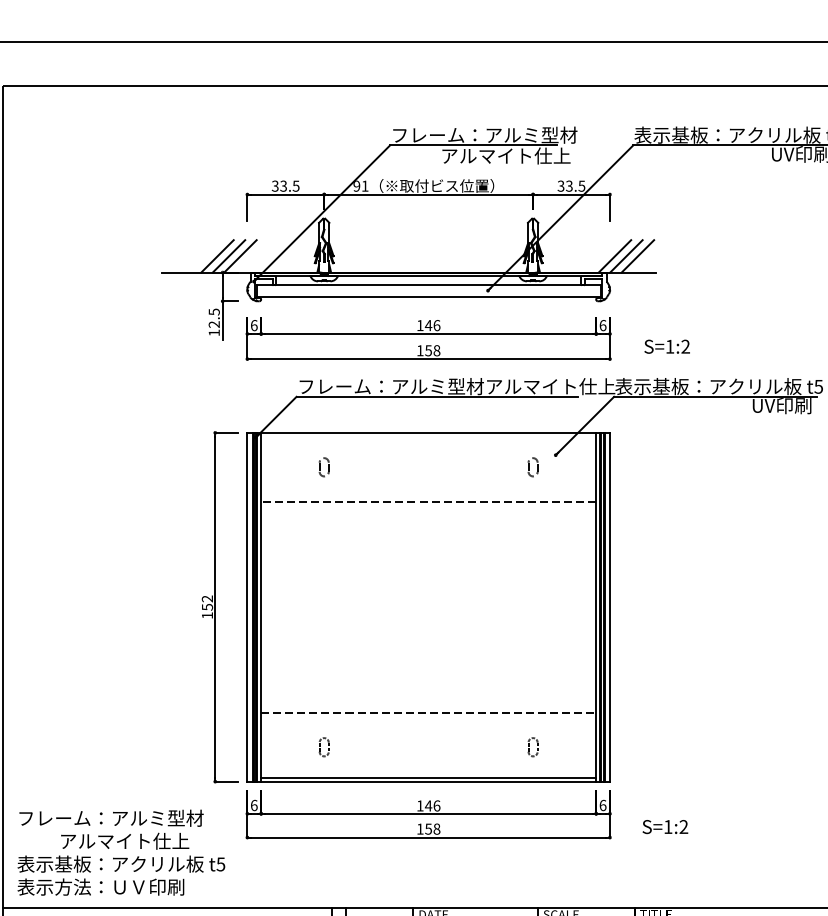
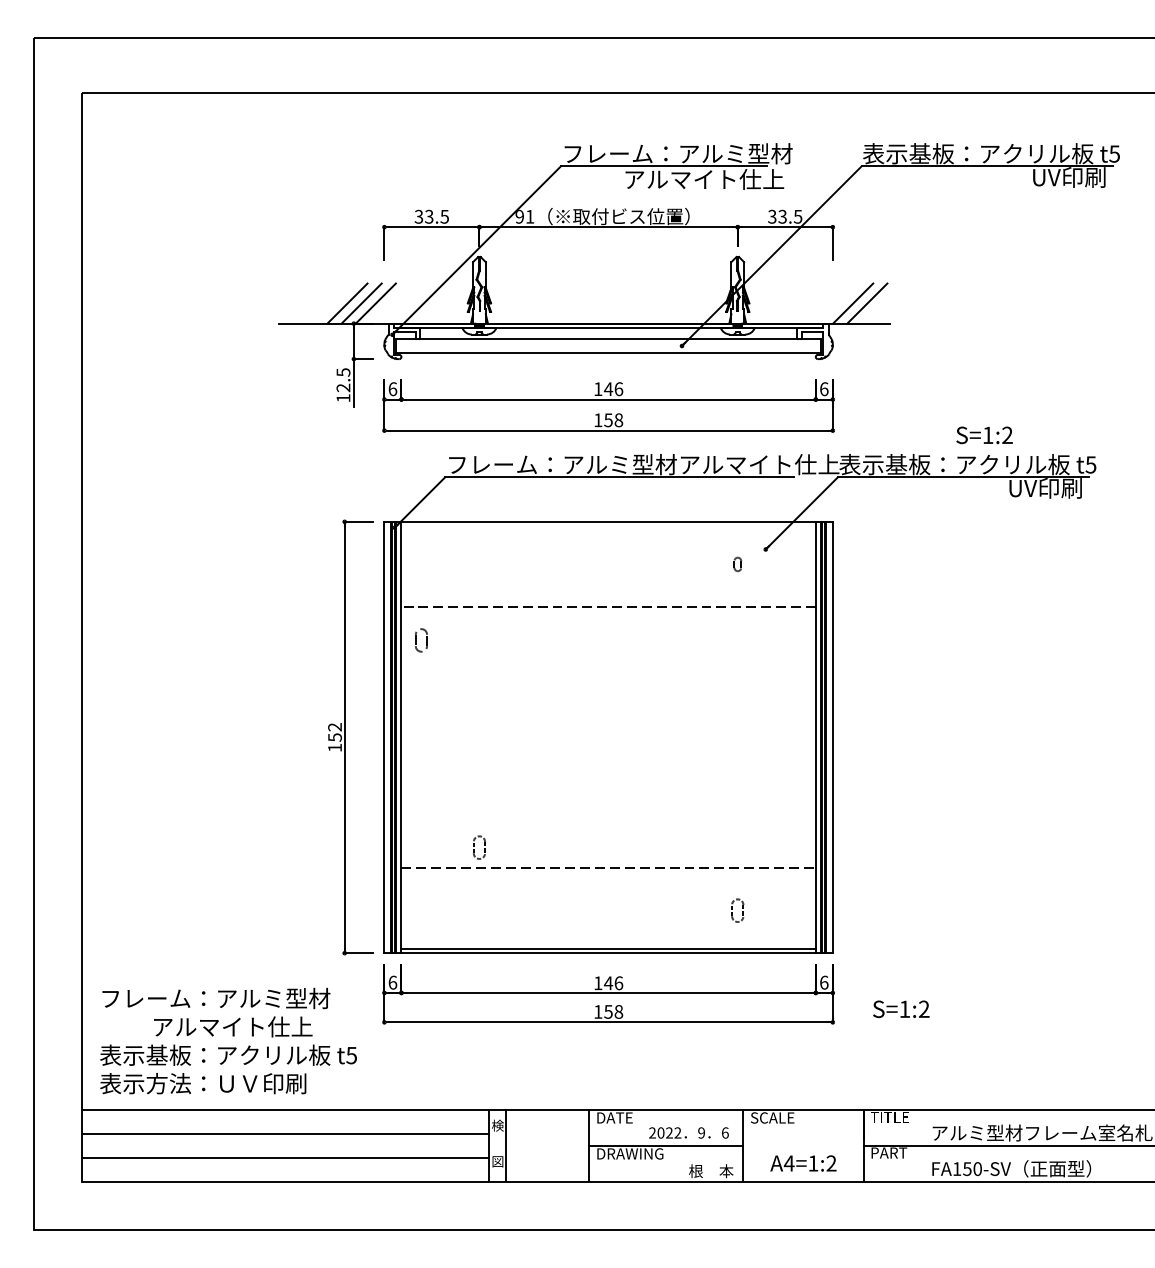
line: (614, 256) -> (838, 303), removed
text: (667, 346) -> (984, 435), moved
part: (323, 467) -> (420, 640), moved
part: (532, 467) -> (737, 564), size x0.6
part: (324, 747) -> (479, 847), moved

